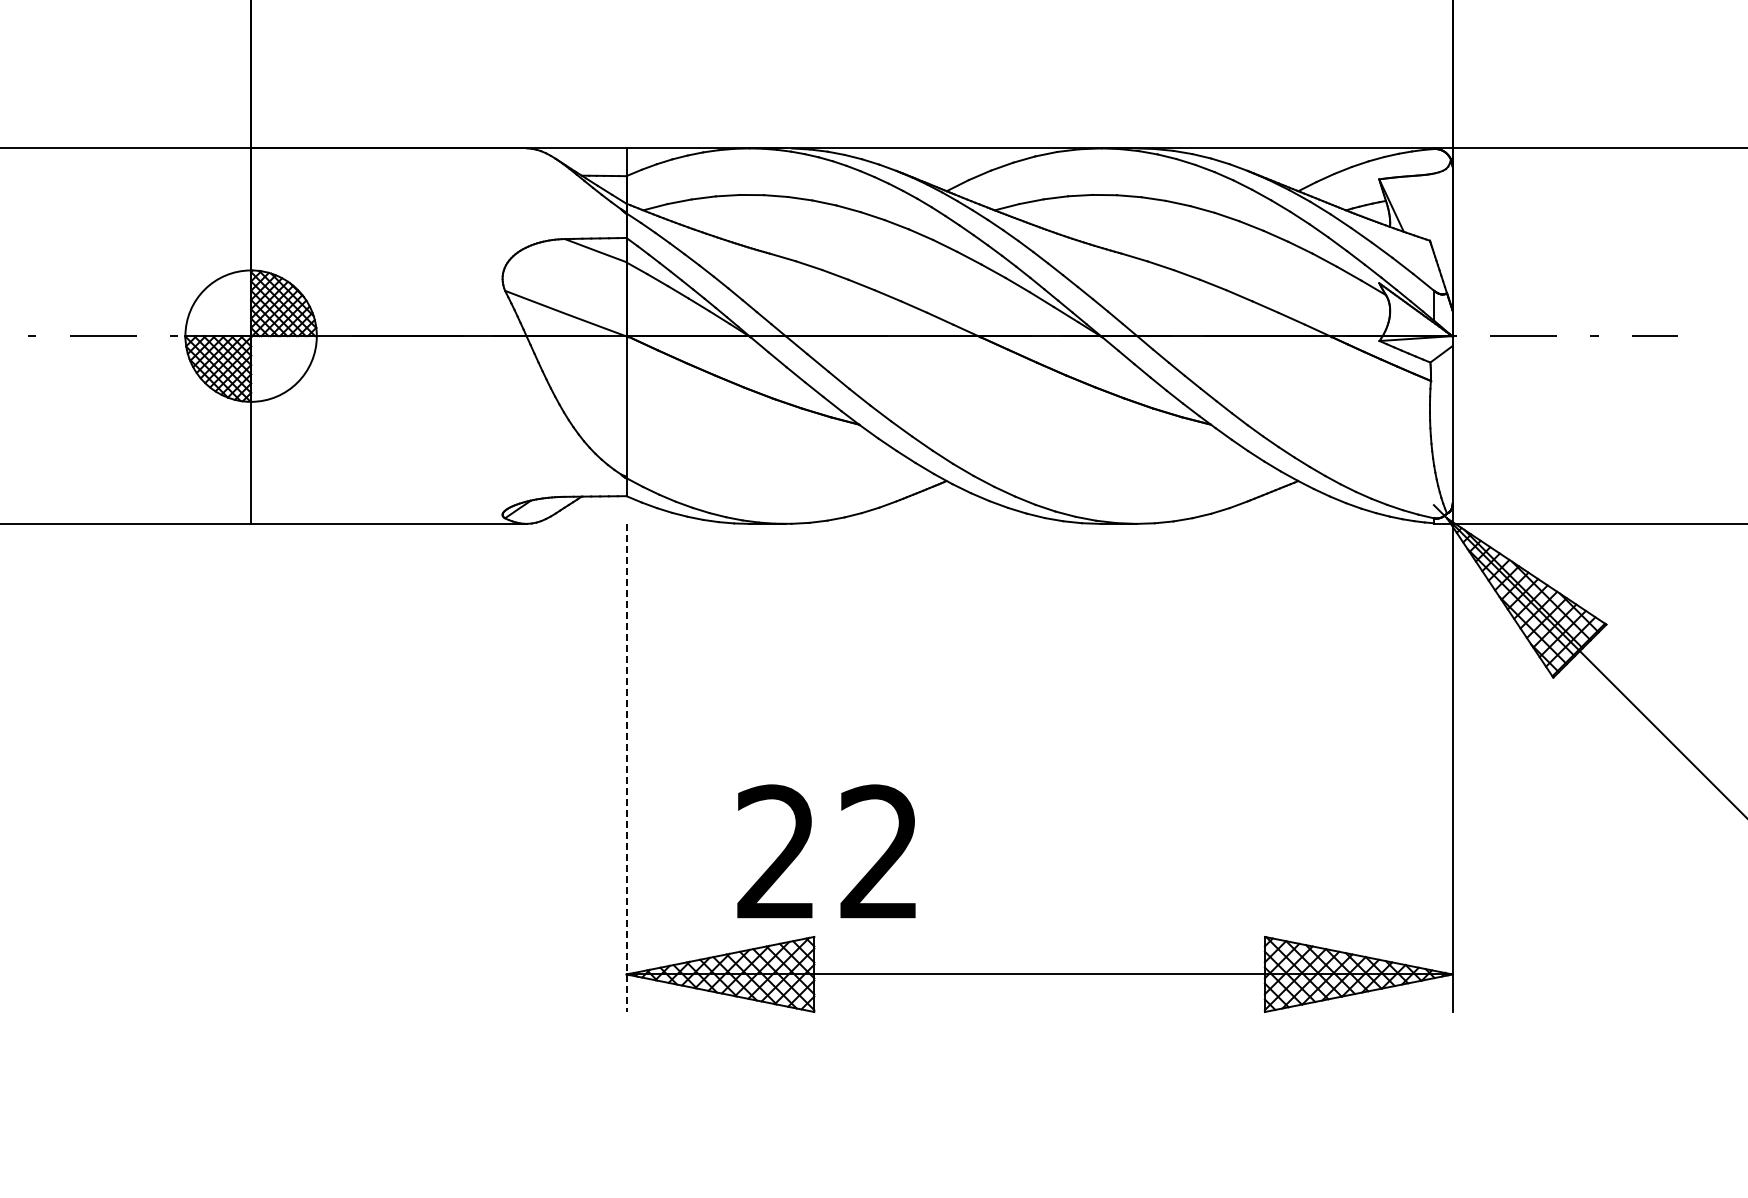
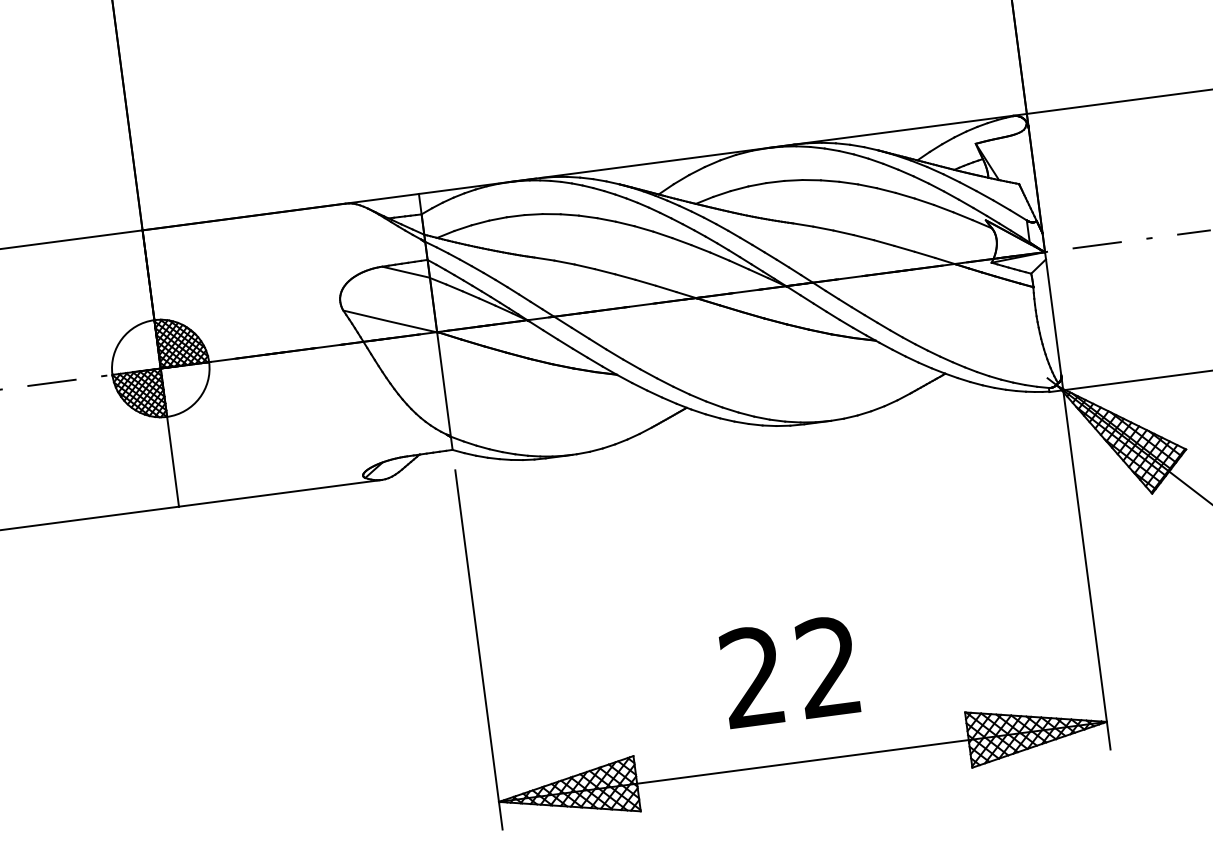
line: (626, 768) -> (478, 650), dashed -> solid
text: (826, 851) -> (789, 671), moved

